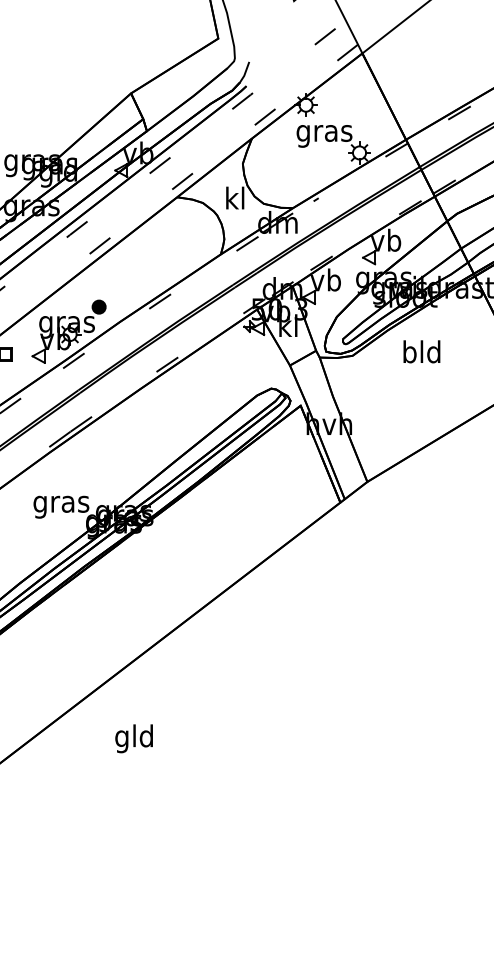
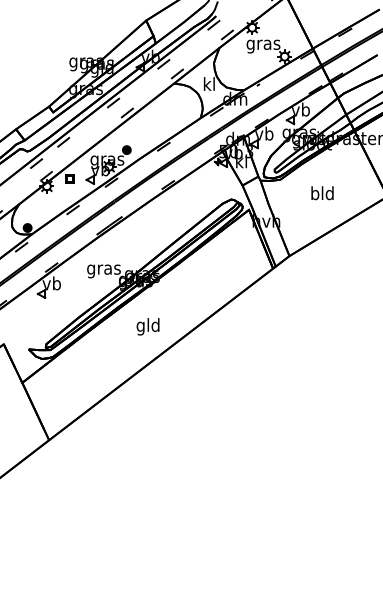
text: (421, 352) -> (322, 193), moved
text: (133, 738) -> (147, 326), moved

